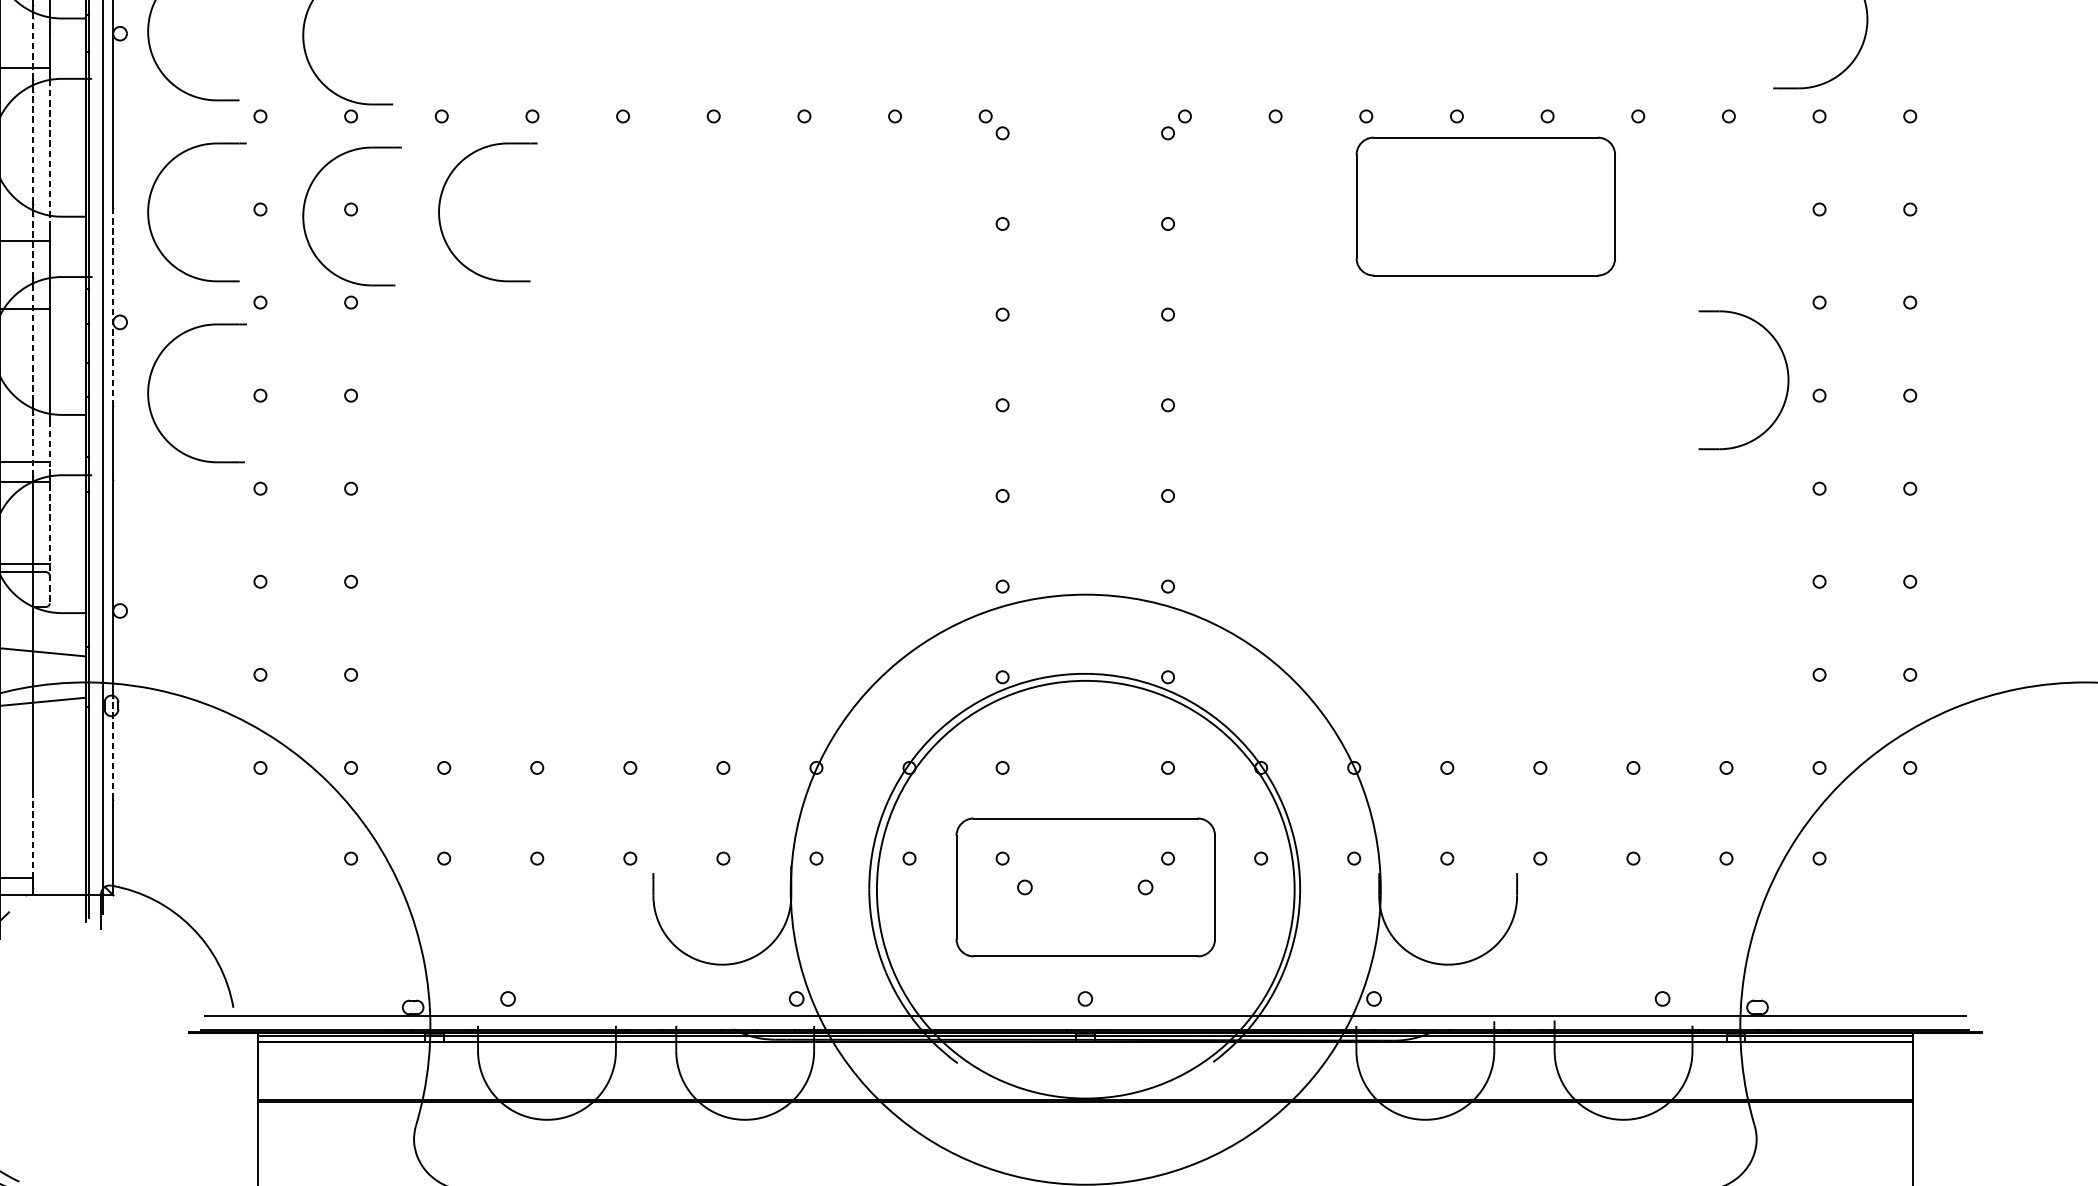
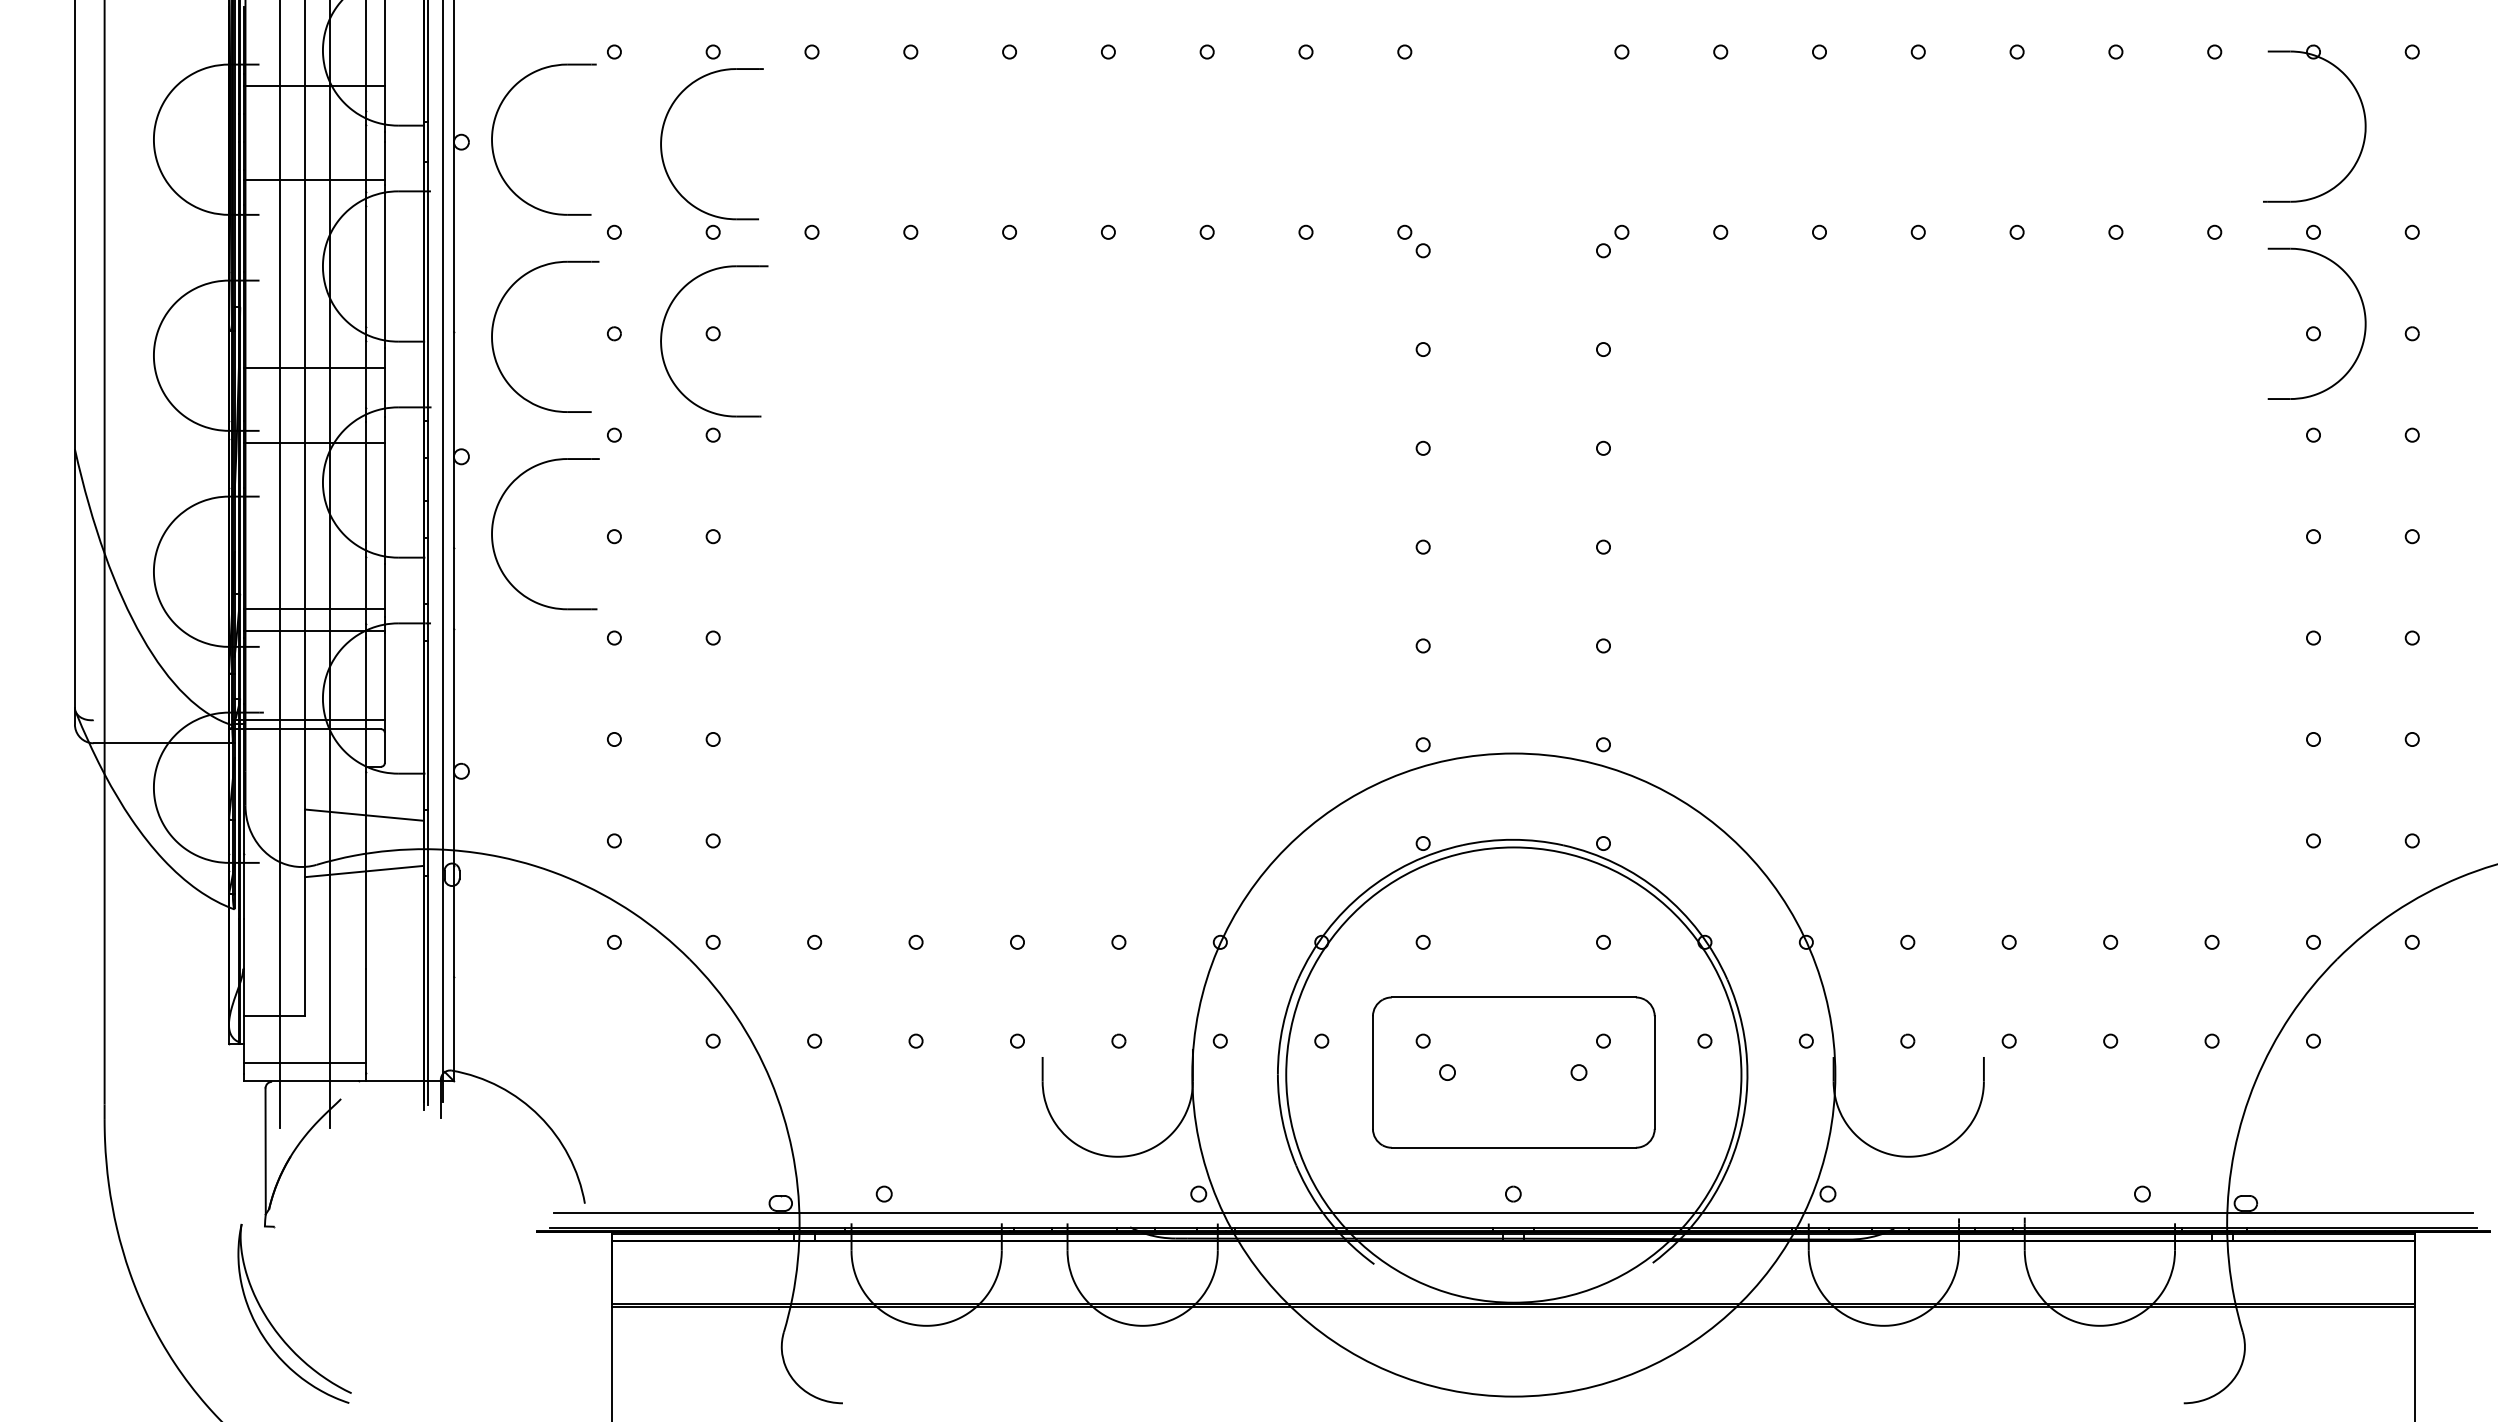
line: (32, 48) -> (366, 158), dashed -> solid
line: (32, 147) -> (366, 266), dashed -> solid
line: (49, 151) -> (384, 270), dashed -> solid
part: (1485, 206) -> (1949, 330), removed
part: (440, 207) -> (810, 331), removed
line: (32, 246) -> (366, 374), dashed -> solid
line: (113, 306) -> (454, 439), dashed -> solid
line: (32, 345) -> (366, 482), dashed -> solid
part: (1787, 379) -> (2364, 323), moved
line: (32, 445) -> (366, 590), dashed -> solid
line: (49, 445) -> (384, 590), dashed -> solid
line: (49, 544) -> (384, 698), dashed -> solid
line: (113, 748) -> (454, 921), dashed -> solid
line: (32, 835) -> (366, 1015), dashed -> solid

